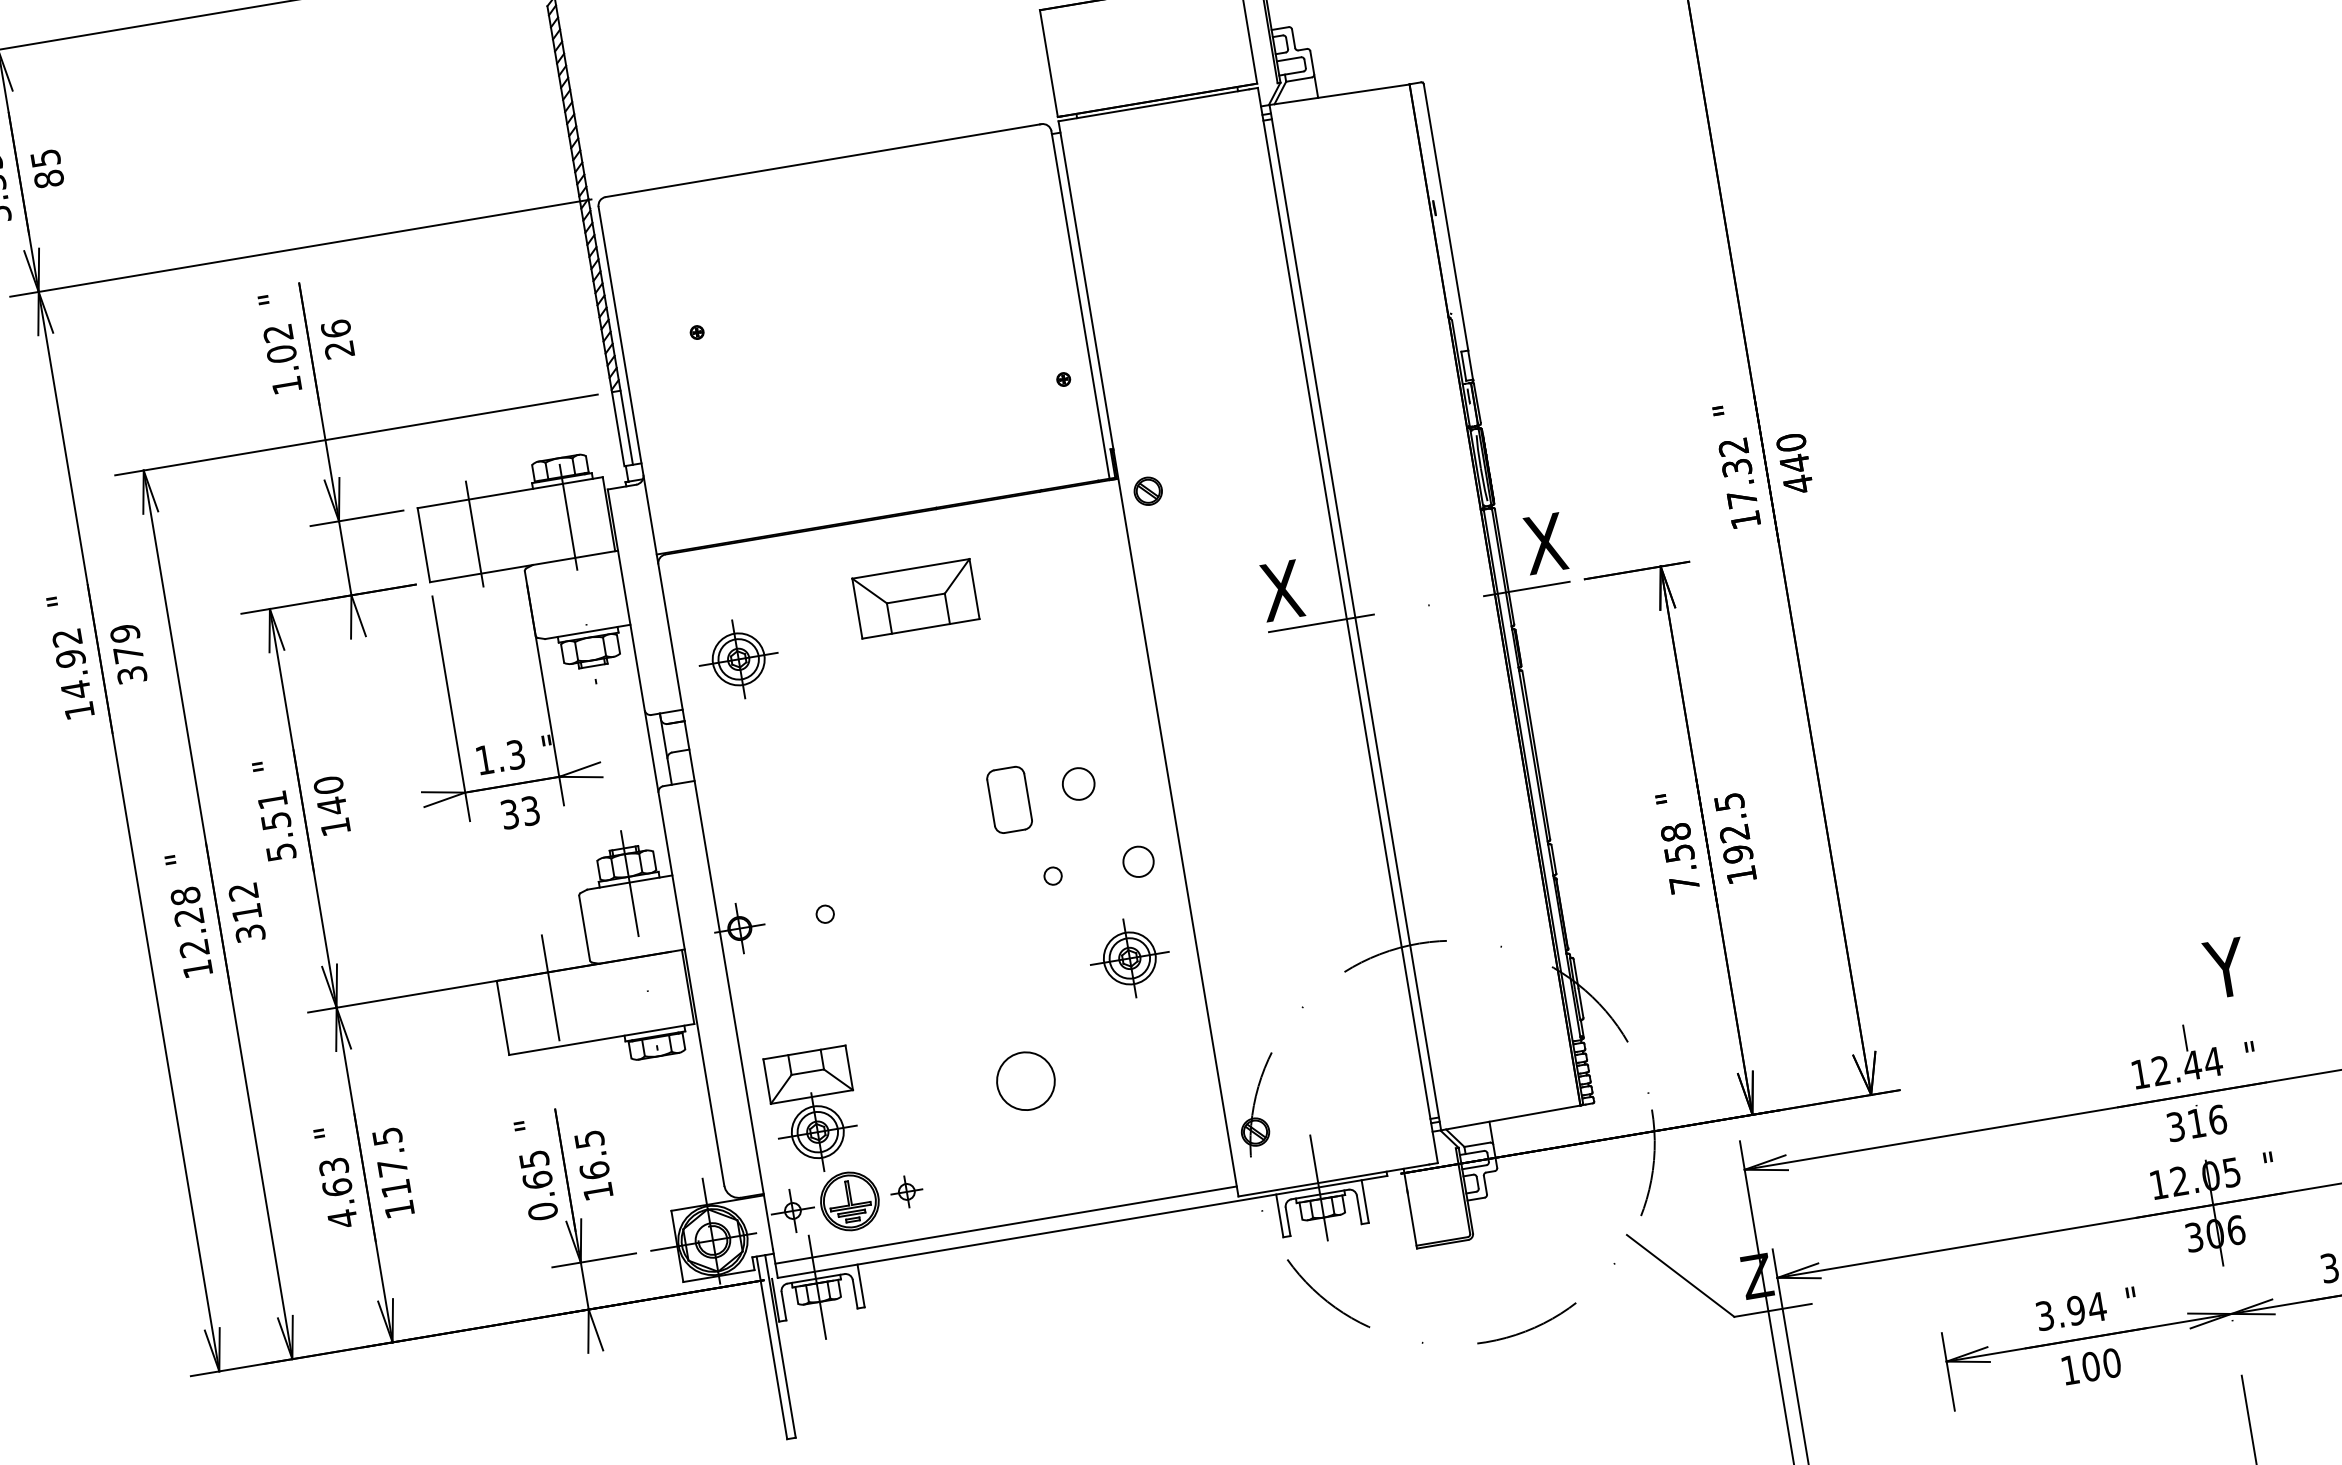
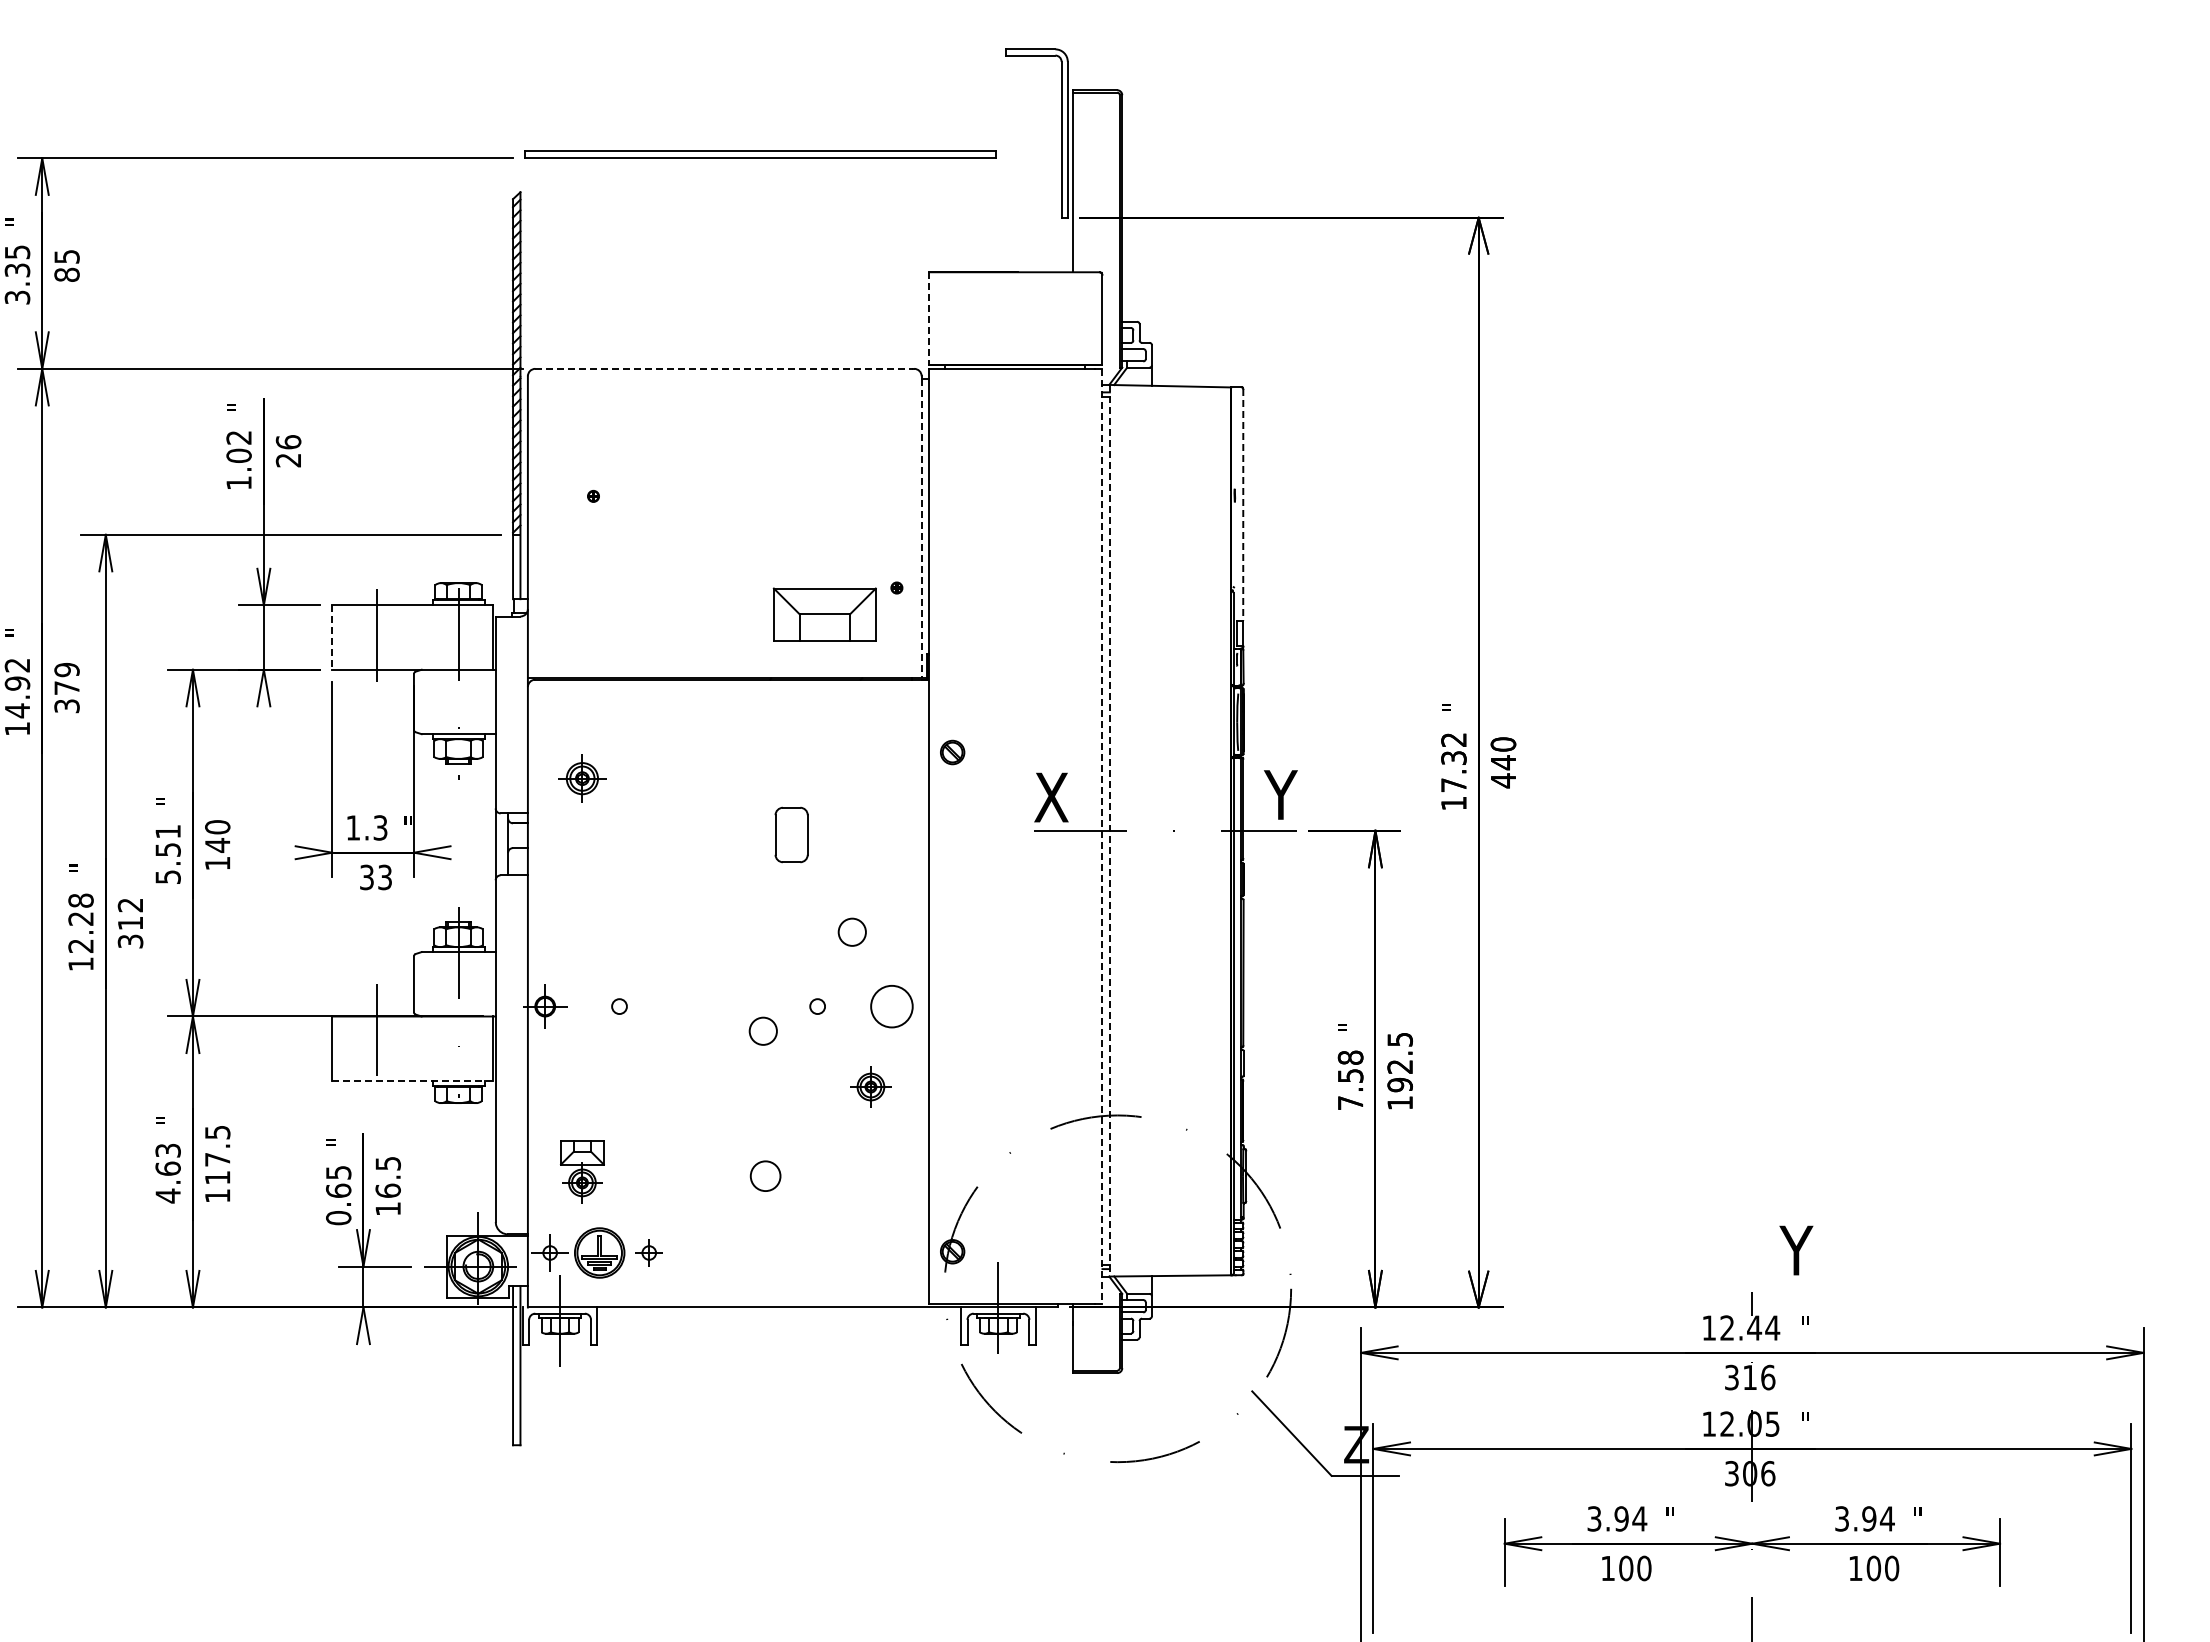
line: (1049, 64) -> (929, 319), solid -> dashed
line: (823, 160) -> (724, 368), solid -> dashed
line: (1446, 216) -> (1243, 504), solid -> dashed
line: (1080, 306) -> (921, 528), solid -> dashed
part: (1148, 491) -> (952, 752), moved
text: (1544, 543) -> (1280, 794), X -> Y
line: (424, 546) -> (332, 638), solid -> dashed
part: (915, 598) -> (824, 614), moved
line: (1354, 617) -> (1109, 830), solid -> dashed
line: (1347, 625) -> (1102, 836), solid -> dashed
part: (738, 659) -> (582, 778), size x0.7
part: (1009, 799) -> (791, 834), moved
circle: (1138, 861) -> (891, 1006), size x1.6
circle: (994, 914) -> (762, 1030), added
part: (1129, 957) -> (870, 1086), size x0.6
line: (602, 1038) -> (413, 1080), solid -> dashed
circle: (1025, 1081) -> (765, 1176), size x0.6
part: (814, 1112) -> (582, 1172), size x0.6
line: (1006, 1225) -> (728, 1295), removed

